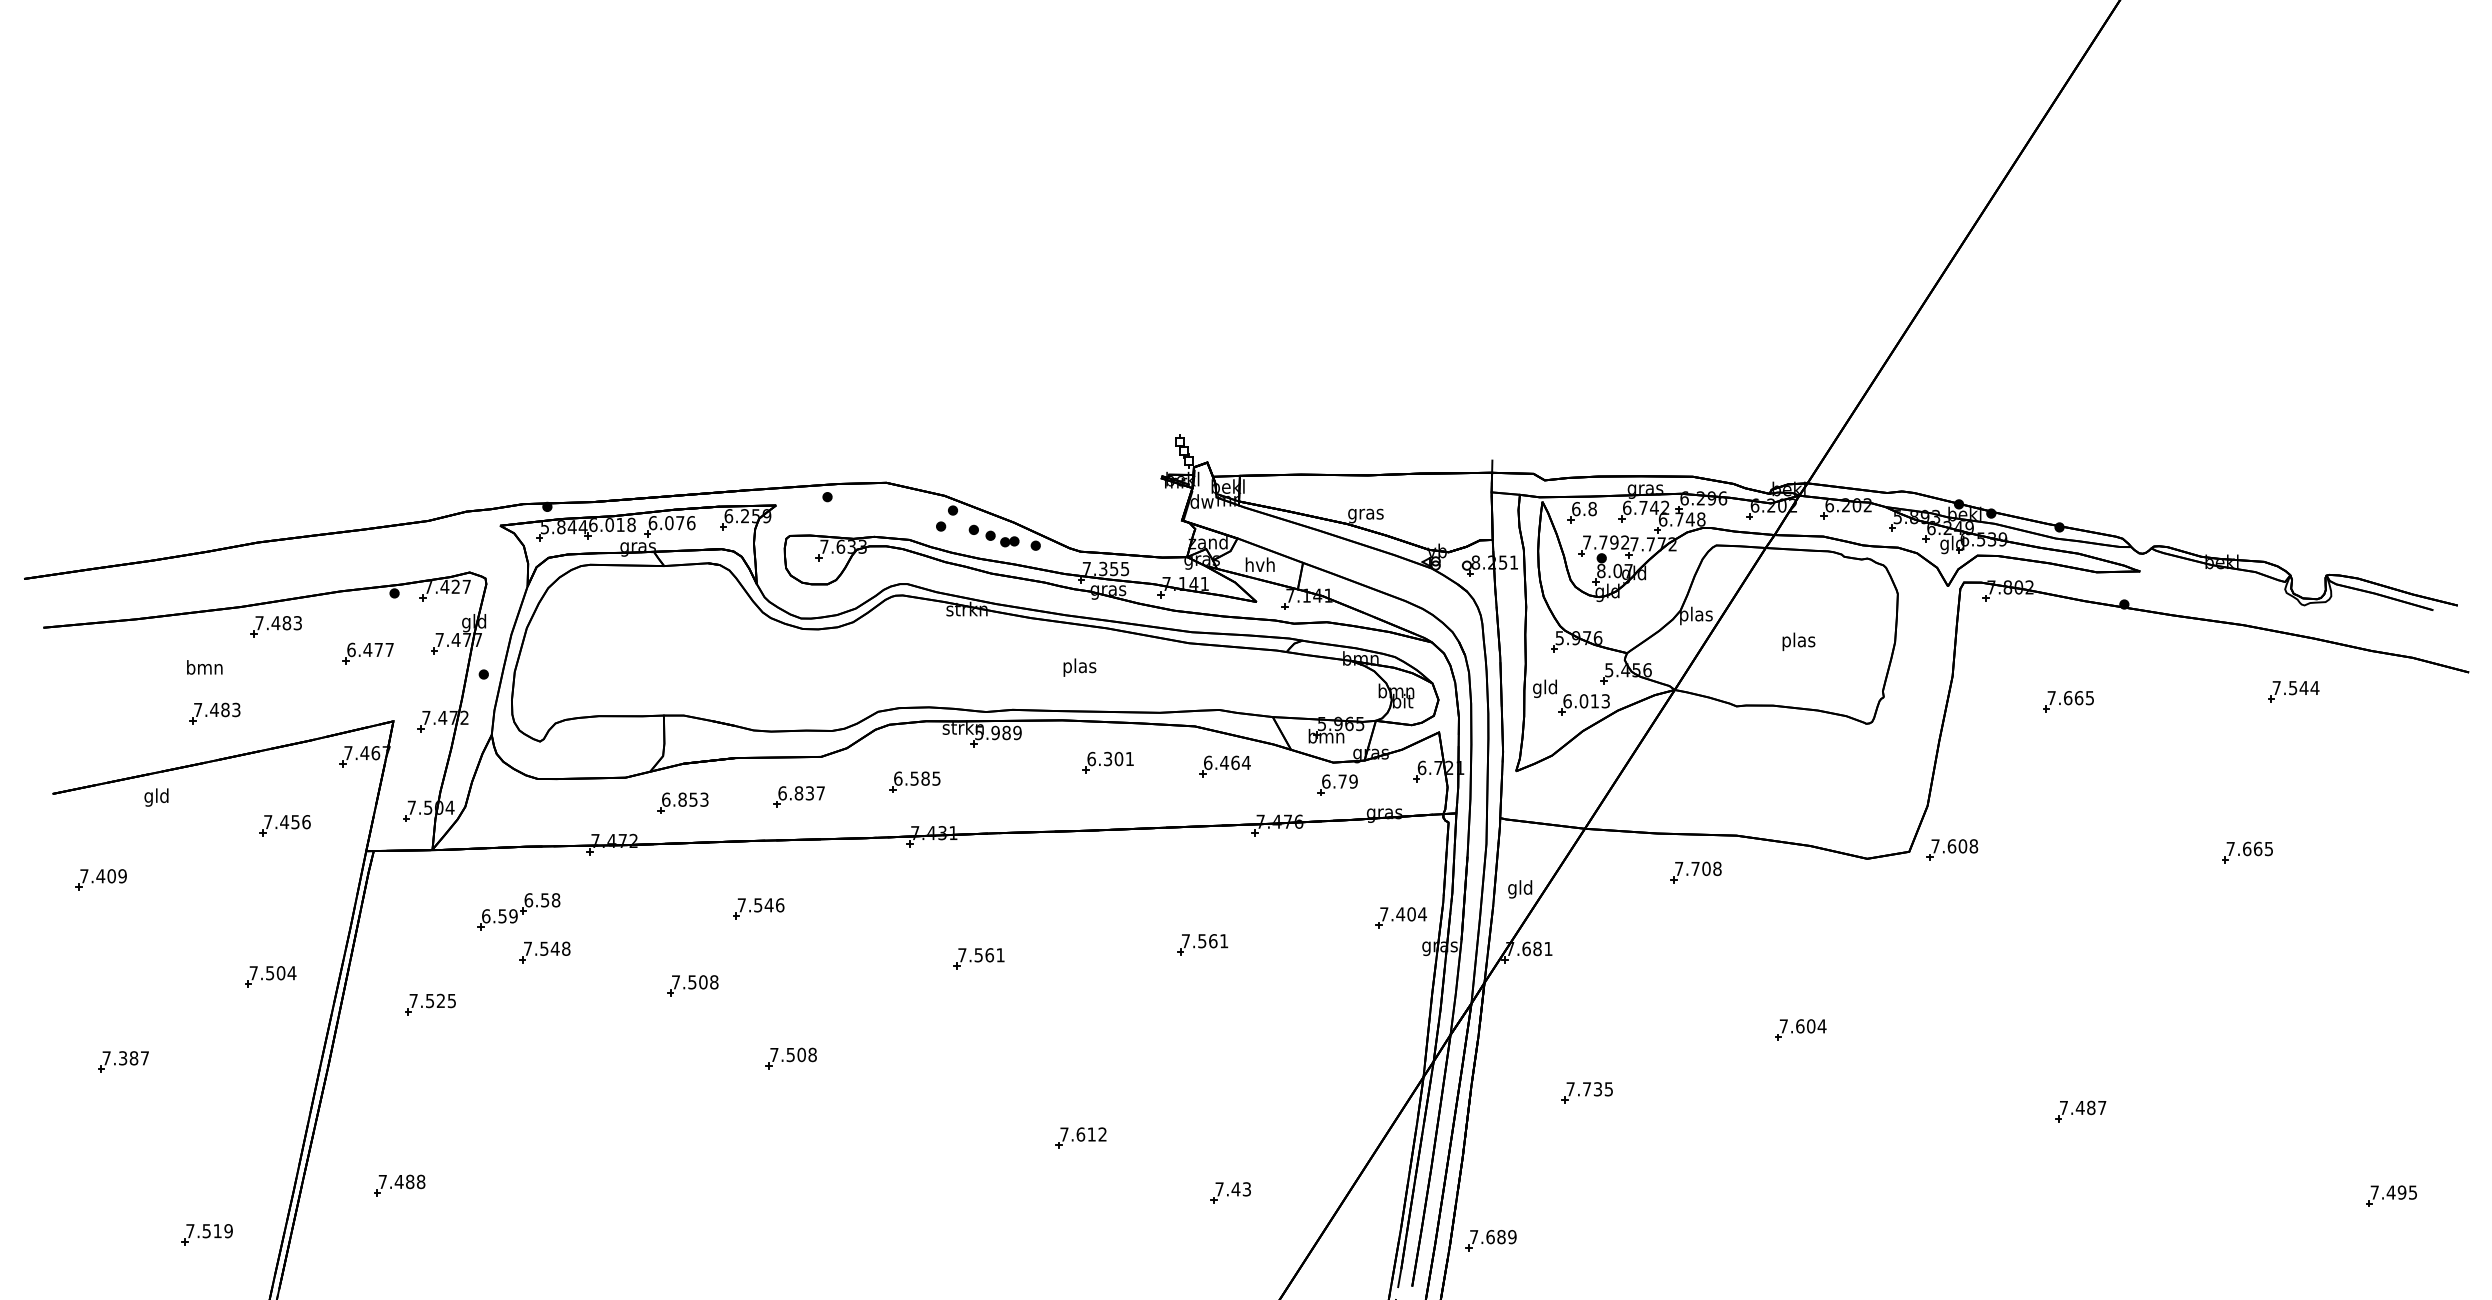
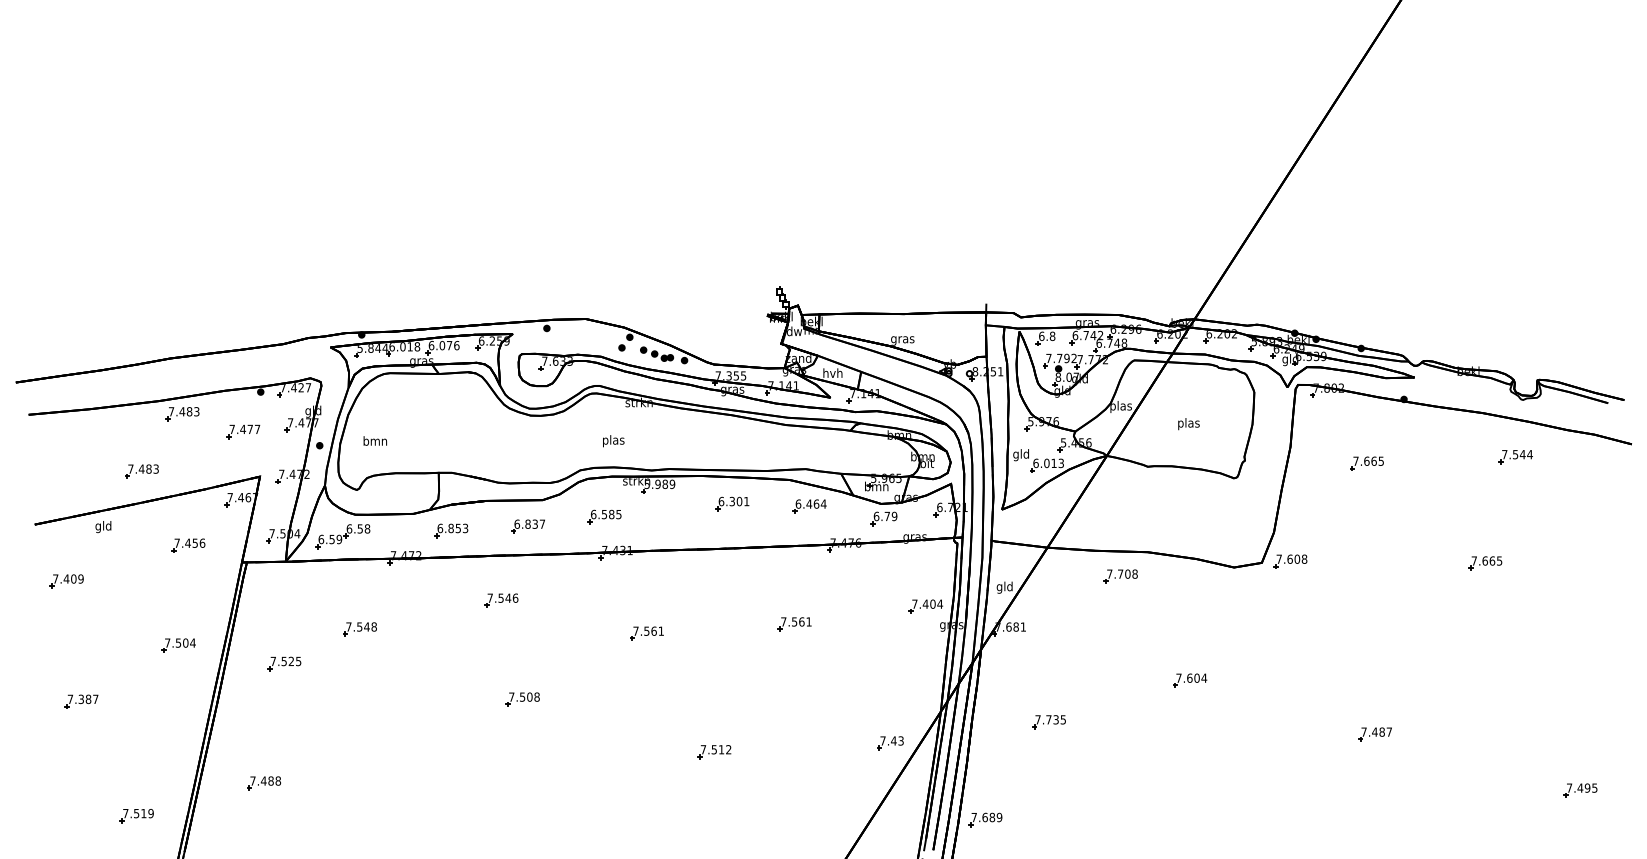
text: (351, 650) -> (232, 429), 6.477 -> 7.477
text: (203, 666) -> (374, 440), moved
text: (1079, 668) -> (613, 441), moved
part: (518, 911) -> (342, 536), moved
part: (692, 985) -> (457, 651), removed
text: (1081, 1134) -> (714, 749), 7.612 -> 7.512
part: (1230, 1193) -> (890, 743), moved

